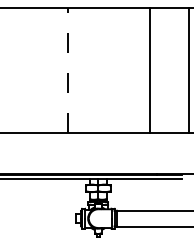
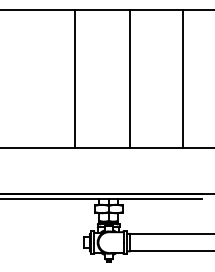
line: (67, 70) -> (74, 78), dashed -> solid
line: (150, 70) -> (130, 78), moved
line: (189, 70) -> (183, 78), moved

